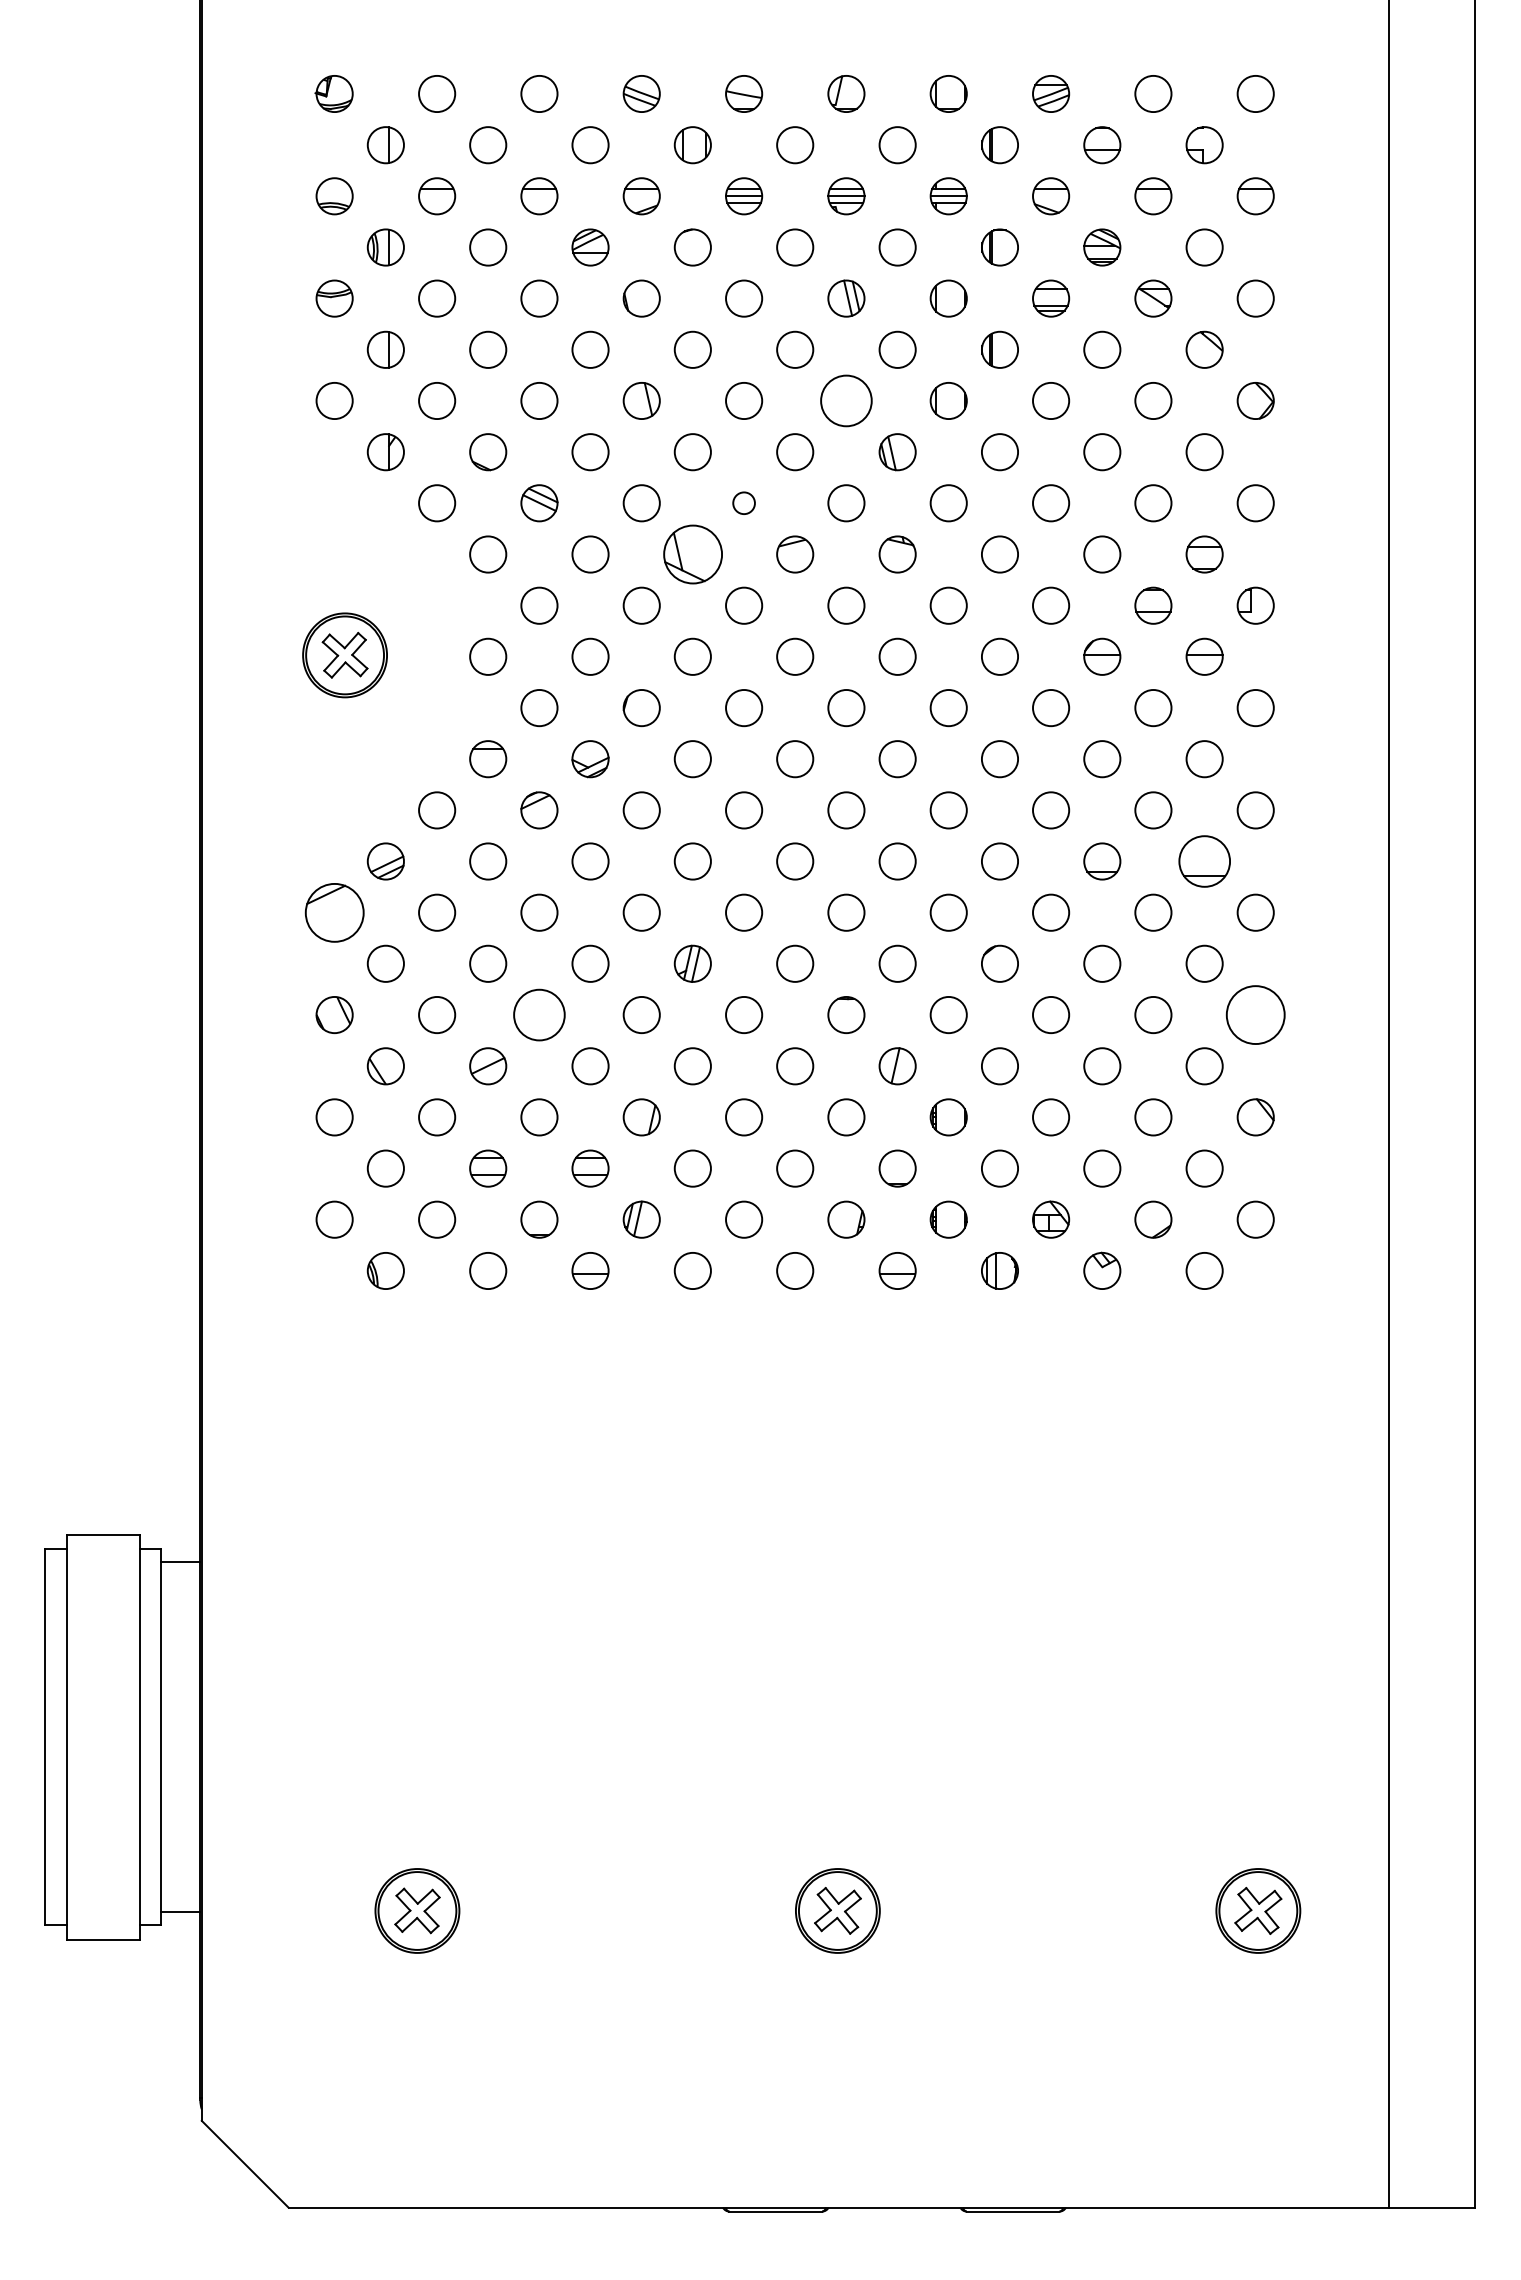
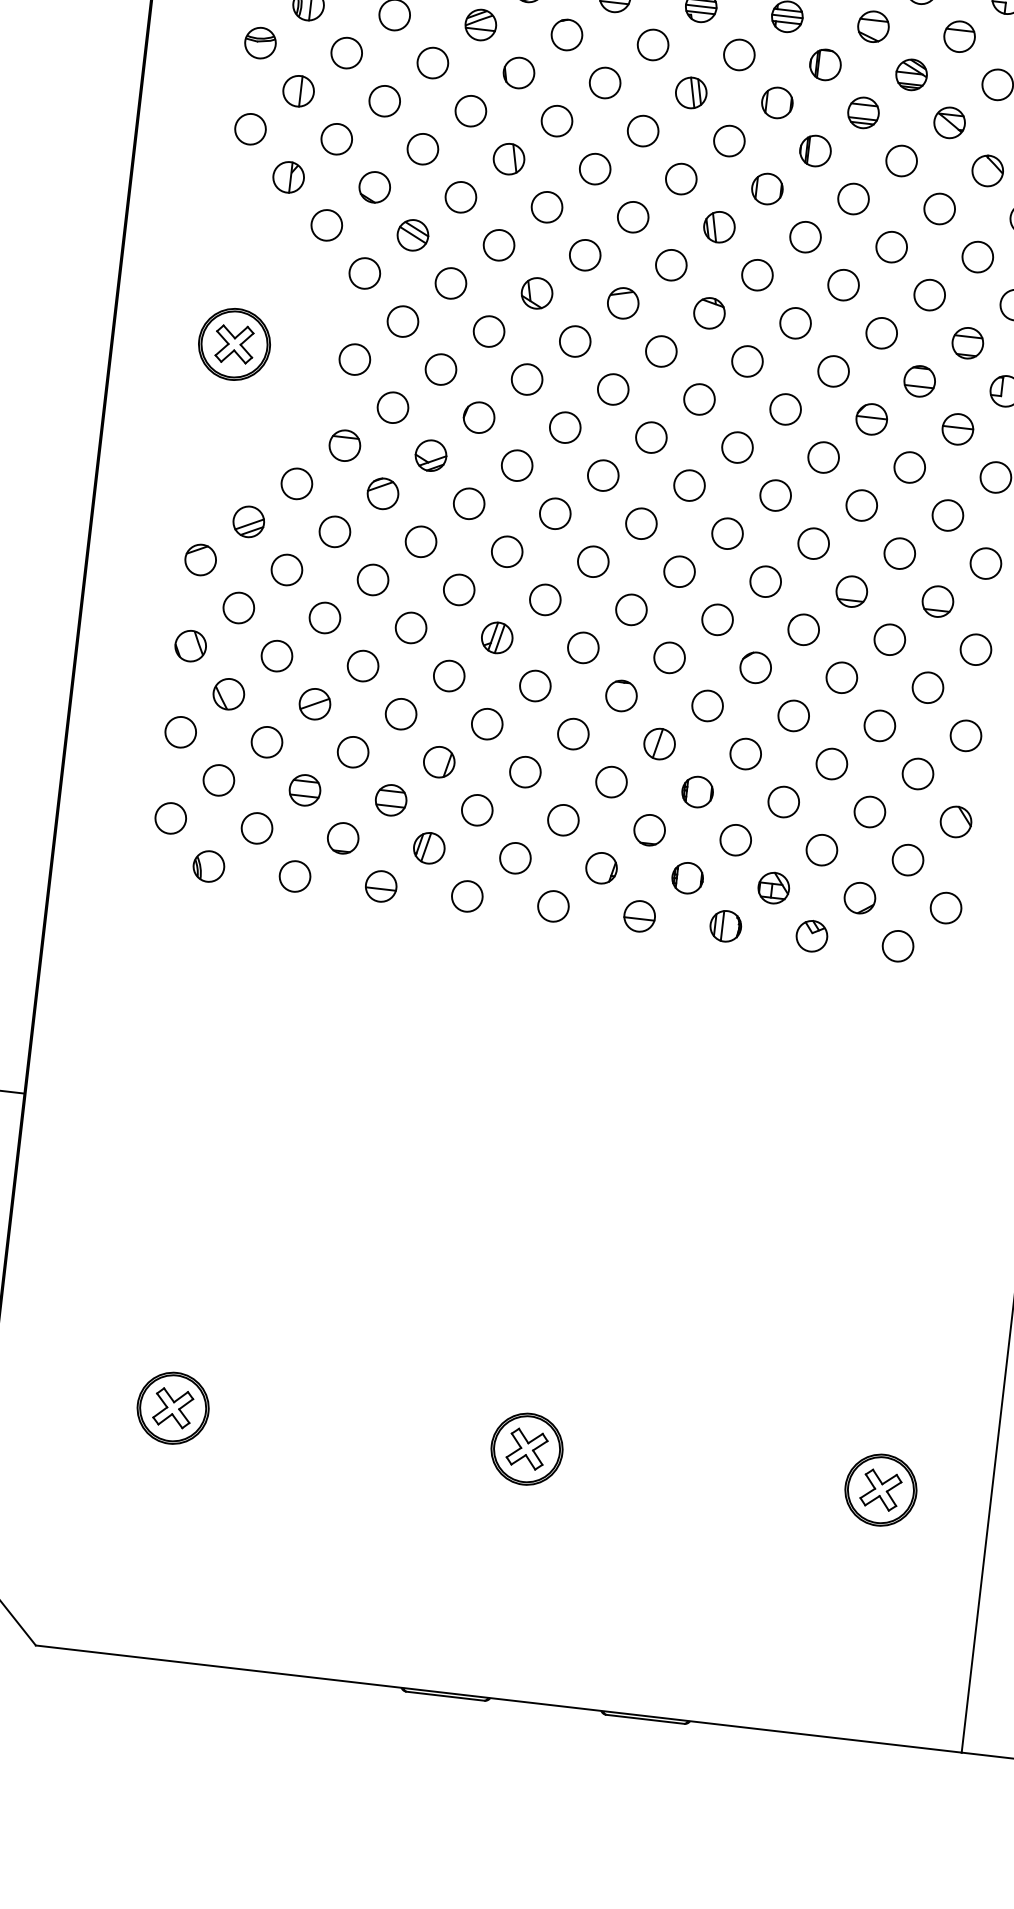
circle: (846, 400) -> (681, 178), size x0.71
circle: (744, 503) -> (585, 255), size x1.67
part: (692, 554) -> (536, 293), size x0.62
part: (1204, 861) -> (937, 601), size x0.71
part: (334, 912) -> (200, 559), size x0.62
circle: (539, 1014) -> (363, 665), size x0.71
circle: (1255, 1014) -> (965, 735), size x0.62

